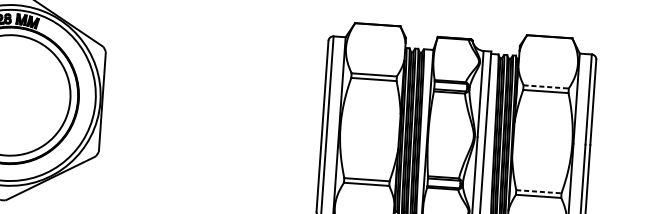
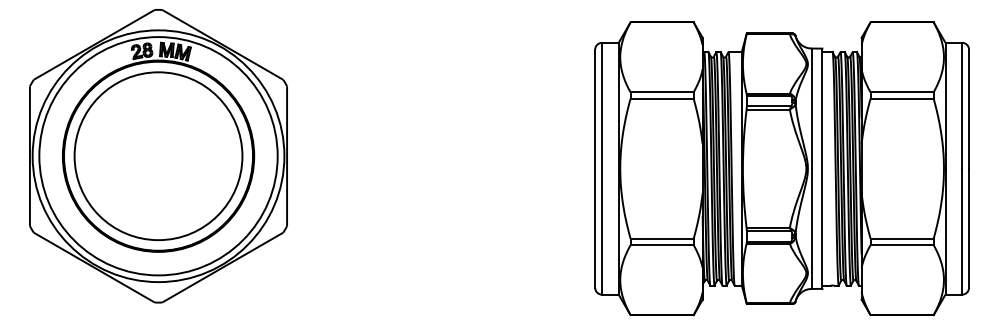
line: (546, 87) -> (902, 92), dashed -> solid
line: (539, 191) -> (902, 238), dashed -> solid

